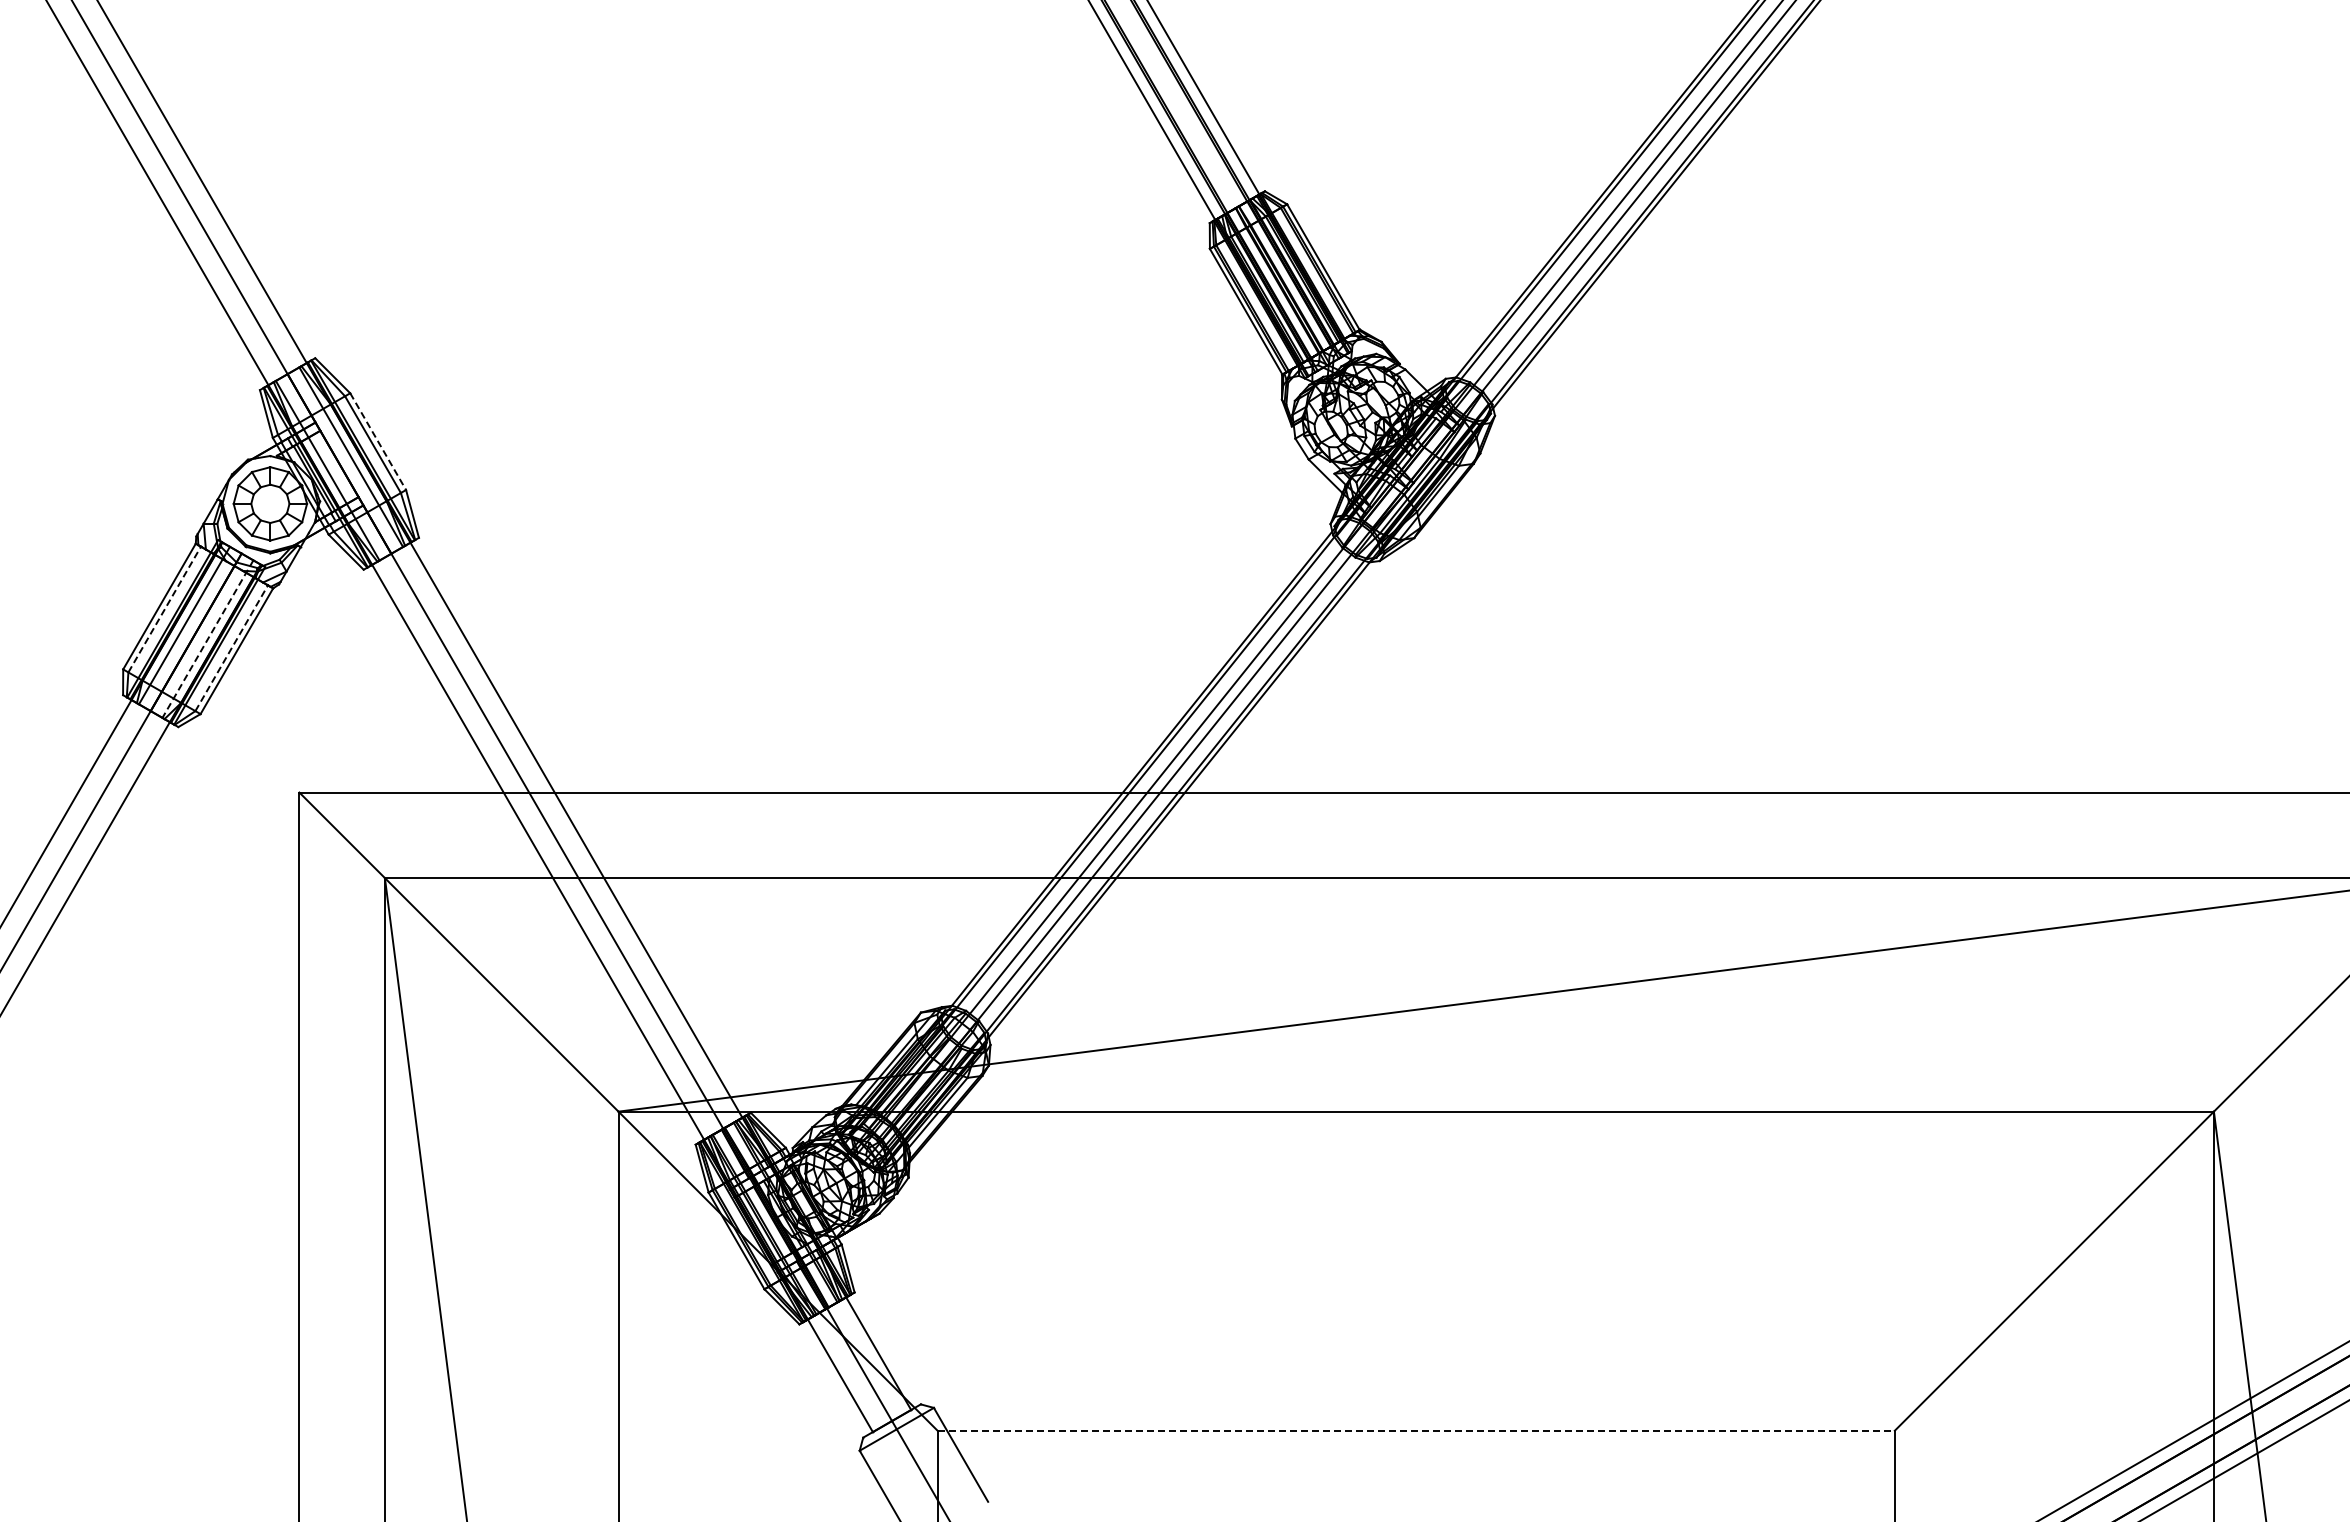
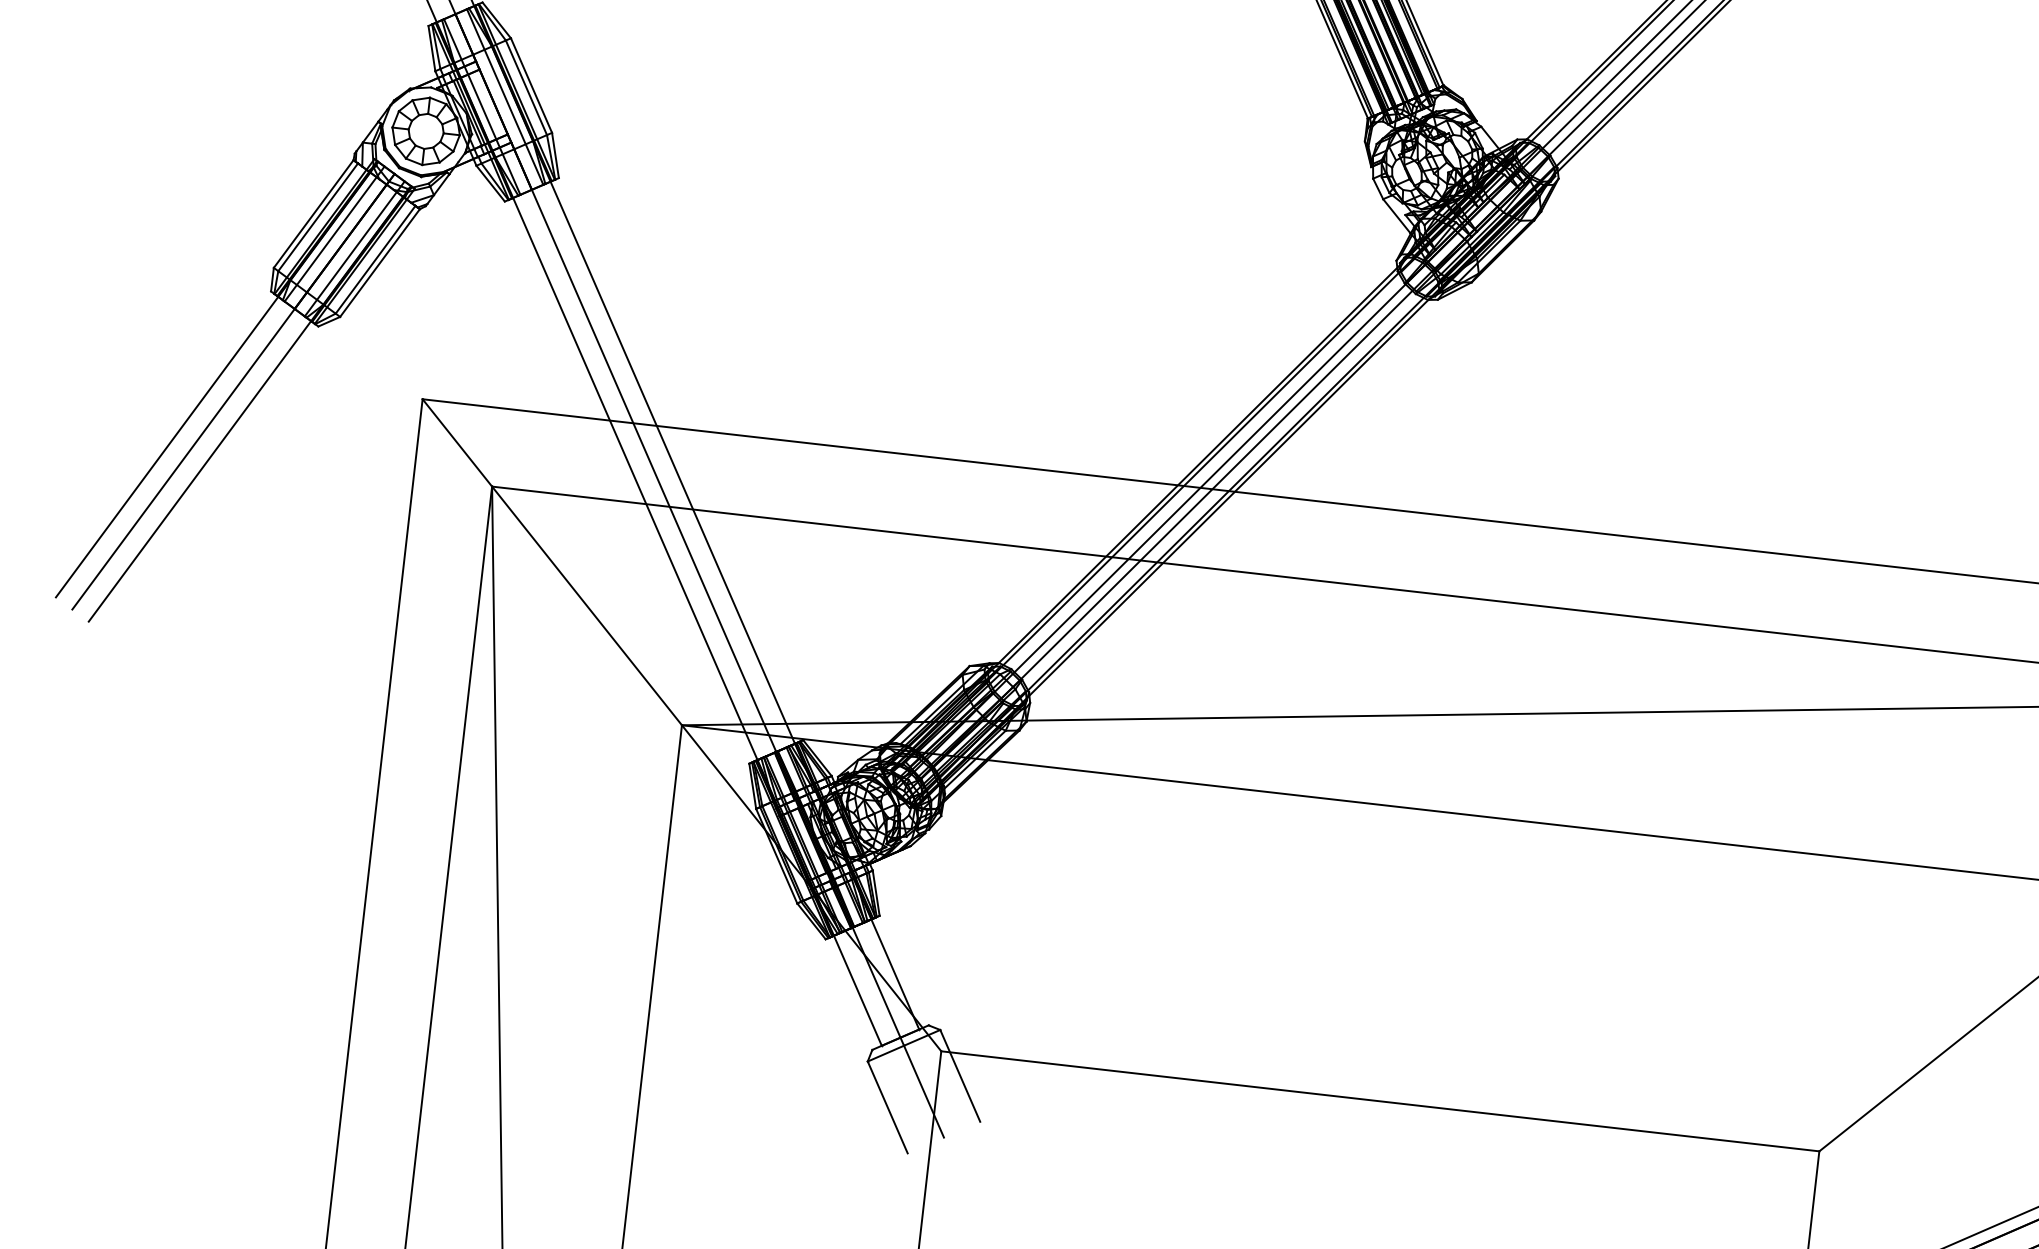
line: (378, 441) -> (531, 85), dashed -> solid
line: (164, 609) -> (317, 217), dashed -> solid
line: (207, 639) -> (354, 249), dashed -> solid
line: (231, 648) -> (375, 260), dashed -> solid
line: (1416, 1430) -> (1380, 1101), dashed -> solid

